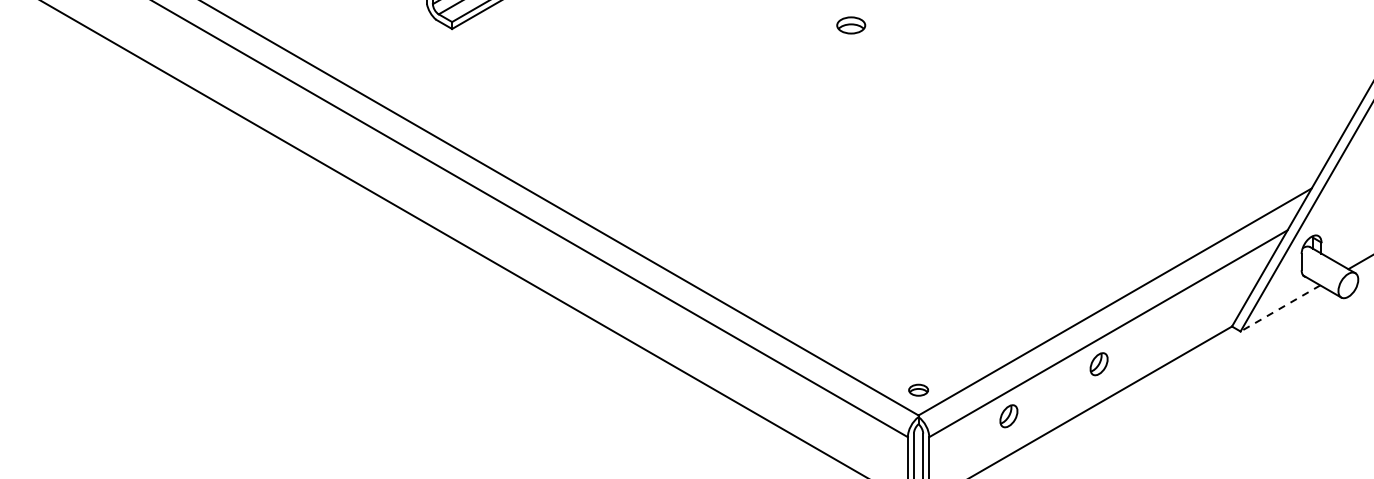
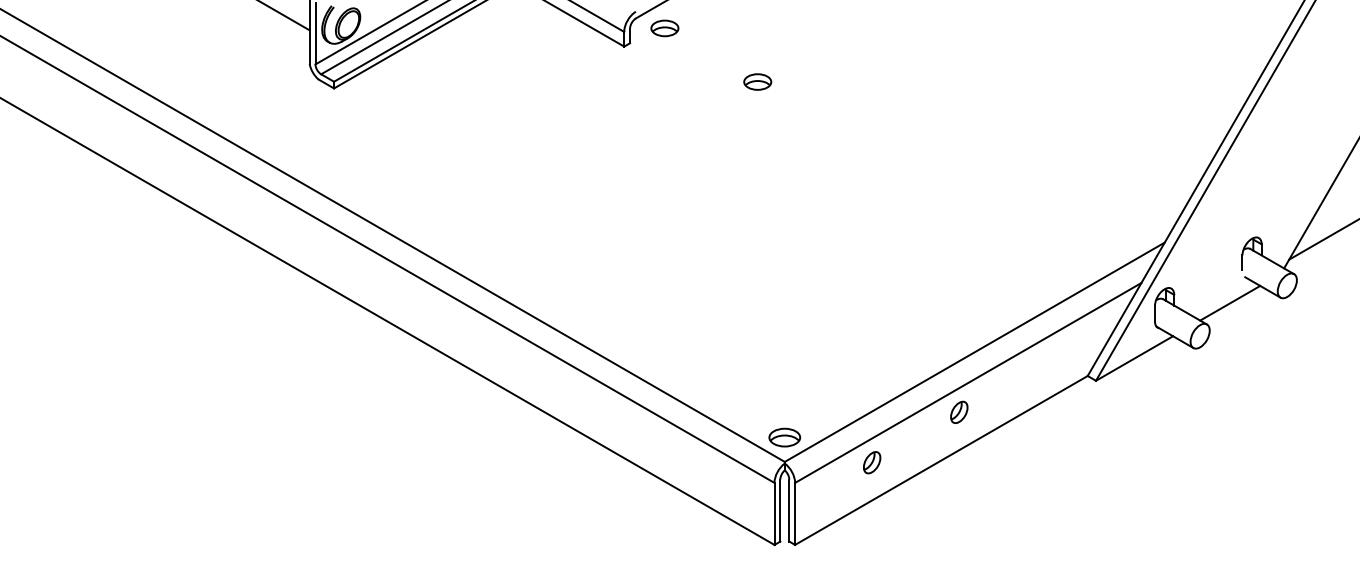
part: (850, 24) -> (757, 81), moved
line: (1280, 308) -> (1134, 358), dashed -> solid
part: (918, 390) -> (784, 437), size x1.67

